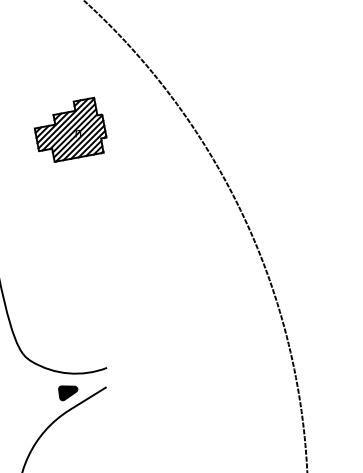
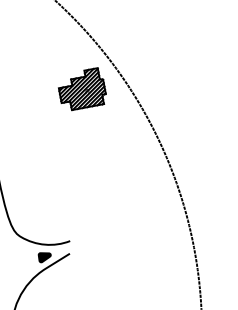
part: (70, 130) -> (82, 89), moved

